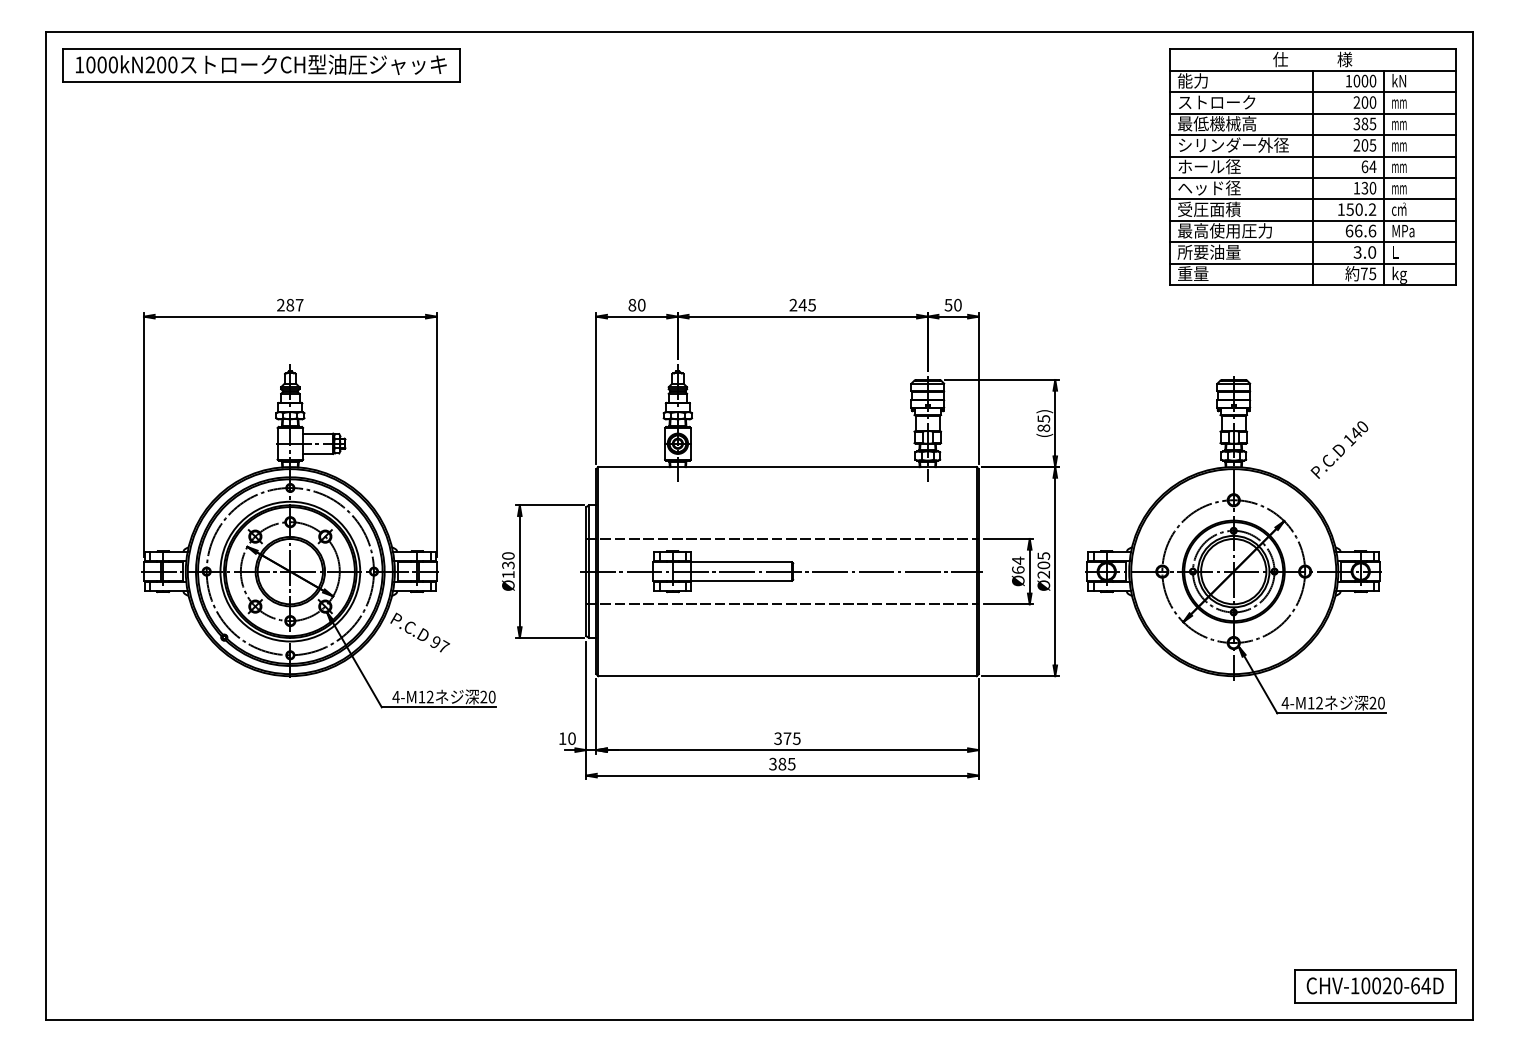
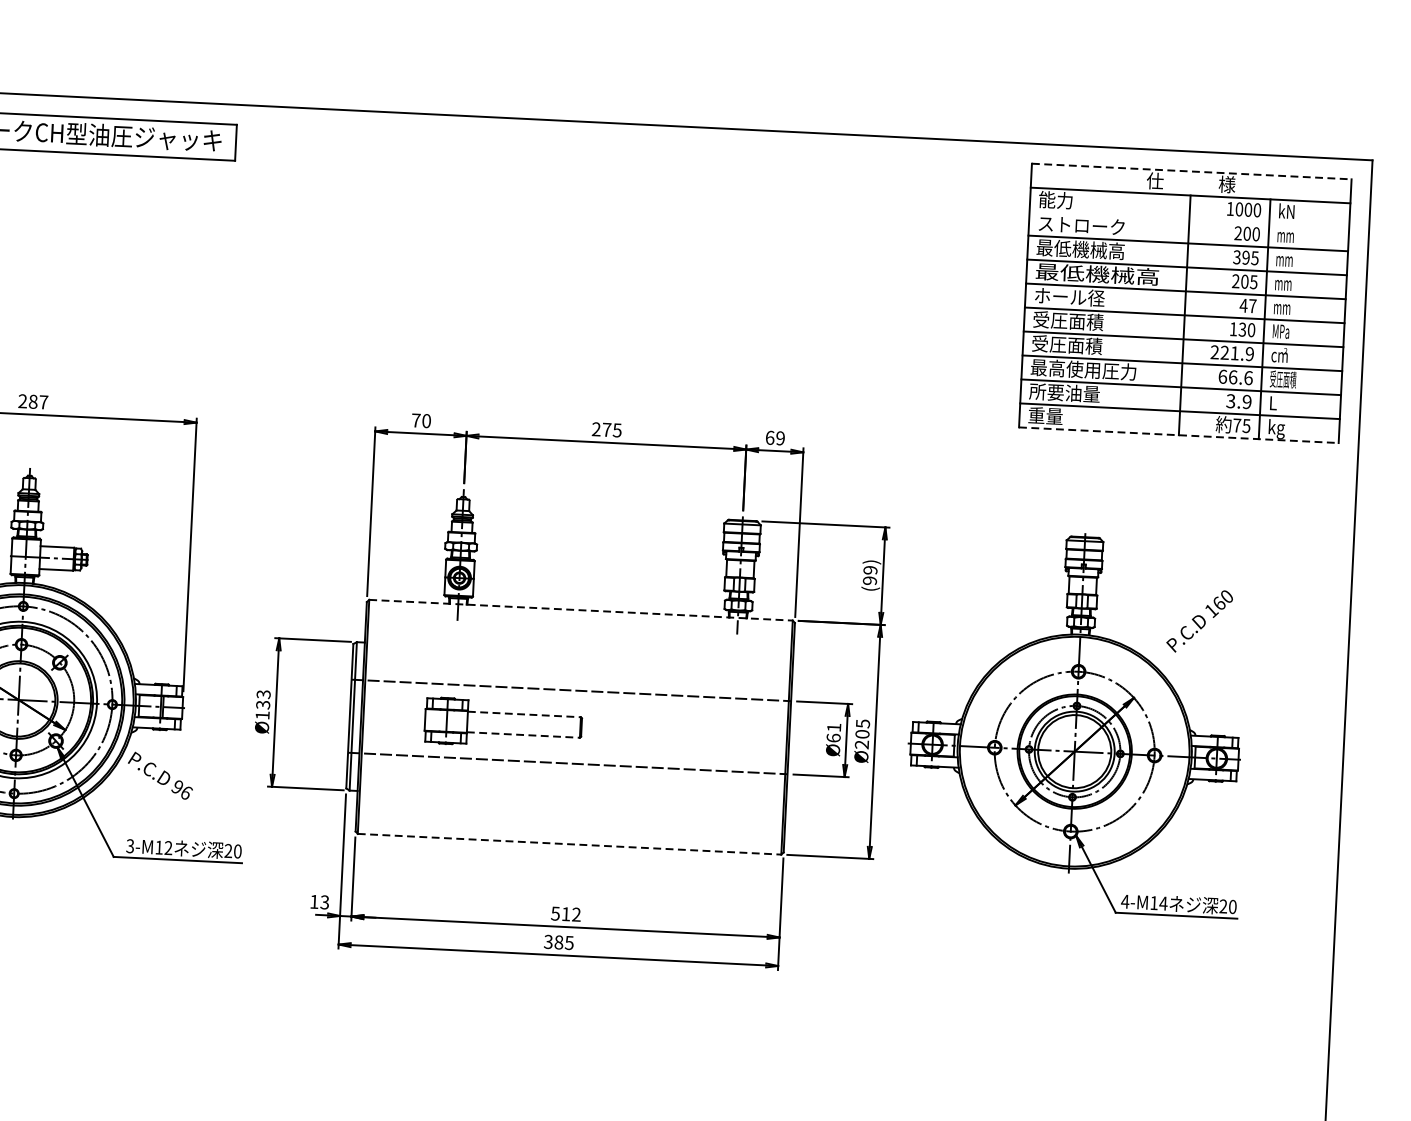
line: (1312, 49) -> (1191, 171), solid -> dashed
line: (1312, 92) -> (1189, 219), removed
text: (1364, 124) -> (1245, 258), 385 -> 395
text: (1233, 144) -> (1097, 273), シリンダー外径 -> 最低機械高
text: (1368, 166) -> (1247, 305), 64 -> 47
text: (1209, 187) -> (1068, 320), ヘッド径 -> 受圧面積
text: (1398, 188) -> (1280, 331), mm -> MPa
text: (1356, 209) -> (1231, 353), 150.2 -> 221.9
text: (1402, 230) -> (1282, 379), MPa -> 受圧面積
text: (1372, 252) -> (1247, 402), 3.0 -> 3.9
line: (1312, 285) -> (1178, 435), solid -> dashed
text: (632, 304) -> (416, 419), 80 -> 70
text: (952, 304) -> (774, 437), 50 -> 69
text: (802, 305) -> (606, 430), 245 -> 275
text: (1043, 423) -> (869, 575), (85) -> (99)
text: (1356, 432) -> (1219, 602), 140 -> 160
line: (788, 467) -> (582, 610), solid -> dashed
text: (508, 555) -> (263, 693), Ø130 -> Ø133
text: (1018, 560) -> (834, 727), Ø64 -> Ø61
line: (742, 562) -> (525, 714), solid -> dashed
line: (781, 571) -> (568, 726), removed
line: (742, 580) -> (524, 734), solid -> dashed
text: (444, 646) -> (187, 792), 97 -> 96
line: (788, 676) -> (570, 844), solid -> dashed
text: (395, 696) -> (129, 845), 4-M12 -> 3-M12
text: (1319, 702) -> (1163, 902), 4-M12 -> 4-M14
text: (571, 738) -> (324, 902), 10 -> 13
text: (787, 738) -> (566, 914), 375 -> 512

